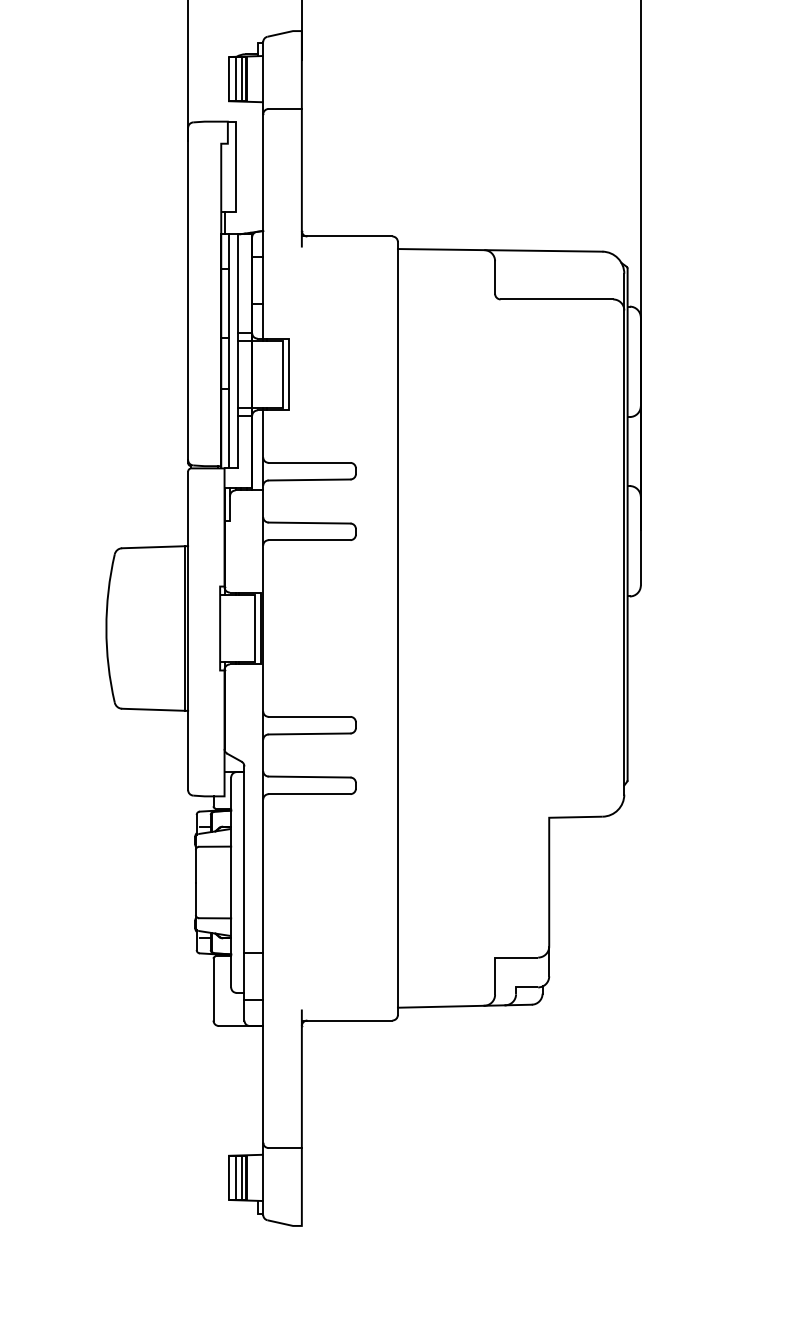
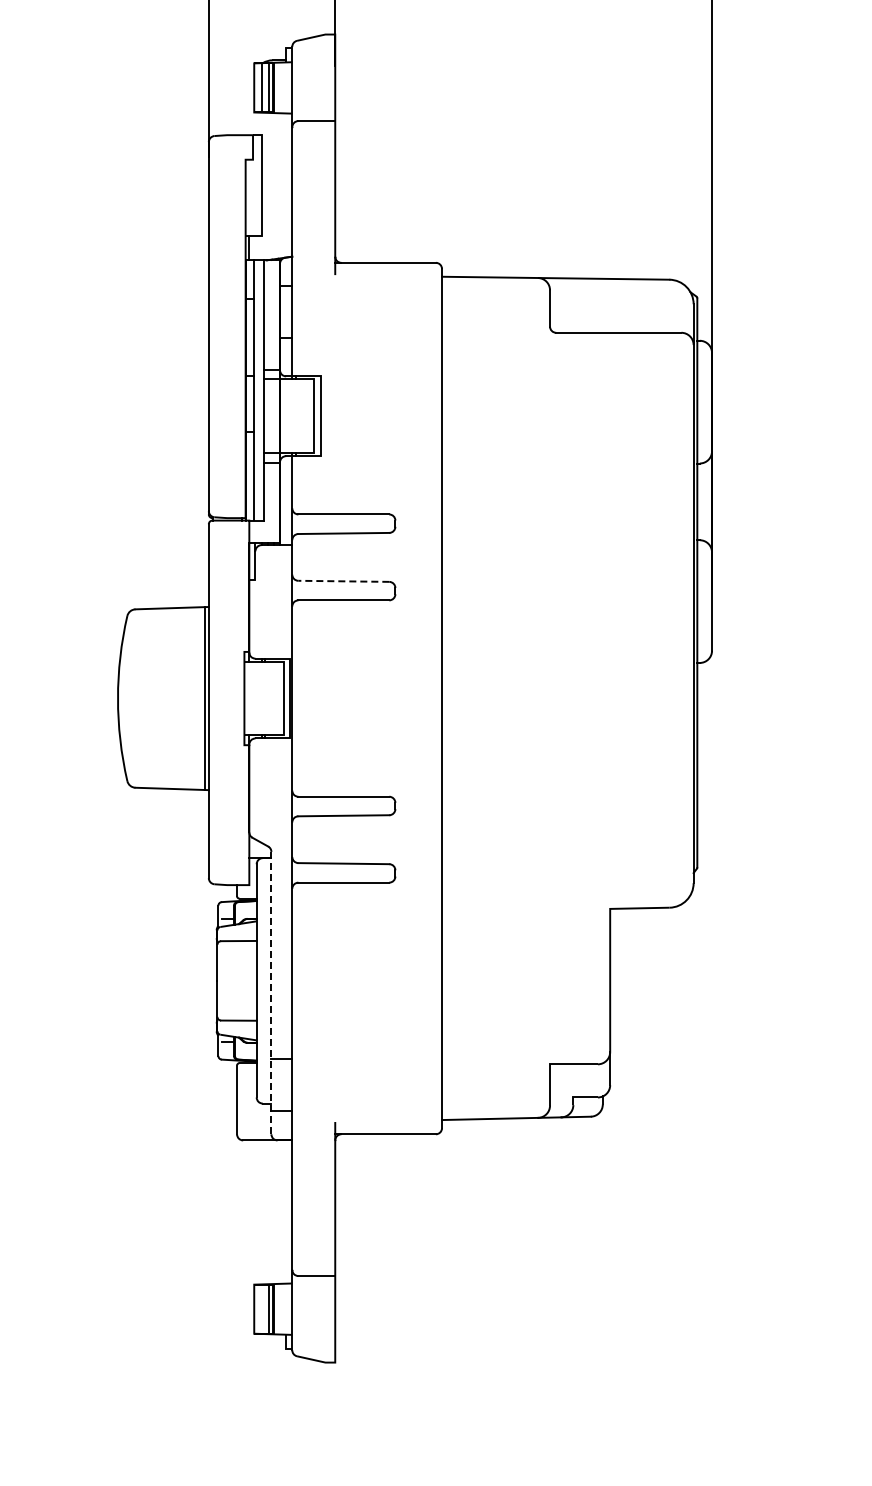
line: (309, 523) -> (343, 581), solid -> dashed
line: (244, 893) -> (271, 993), solid -> dashed
line: (235, 1177) -> (261, 1308), removed

